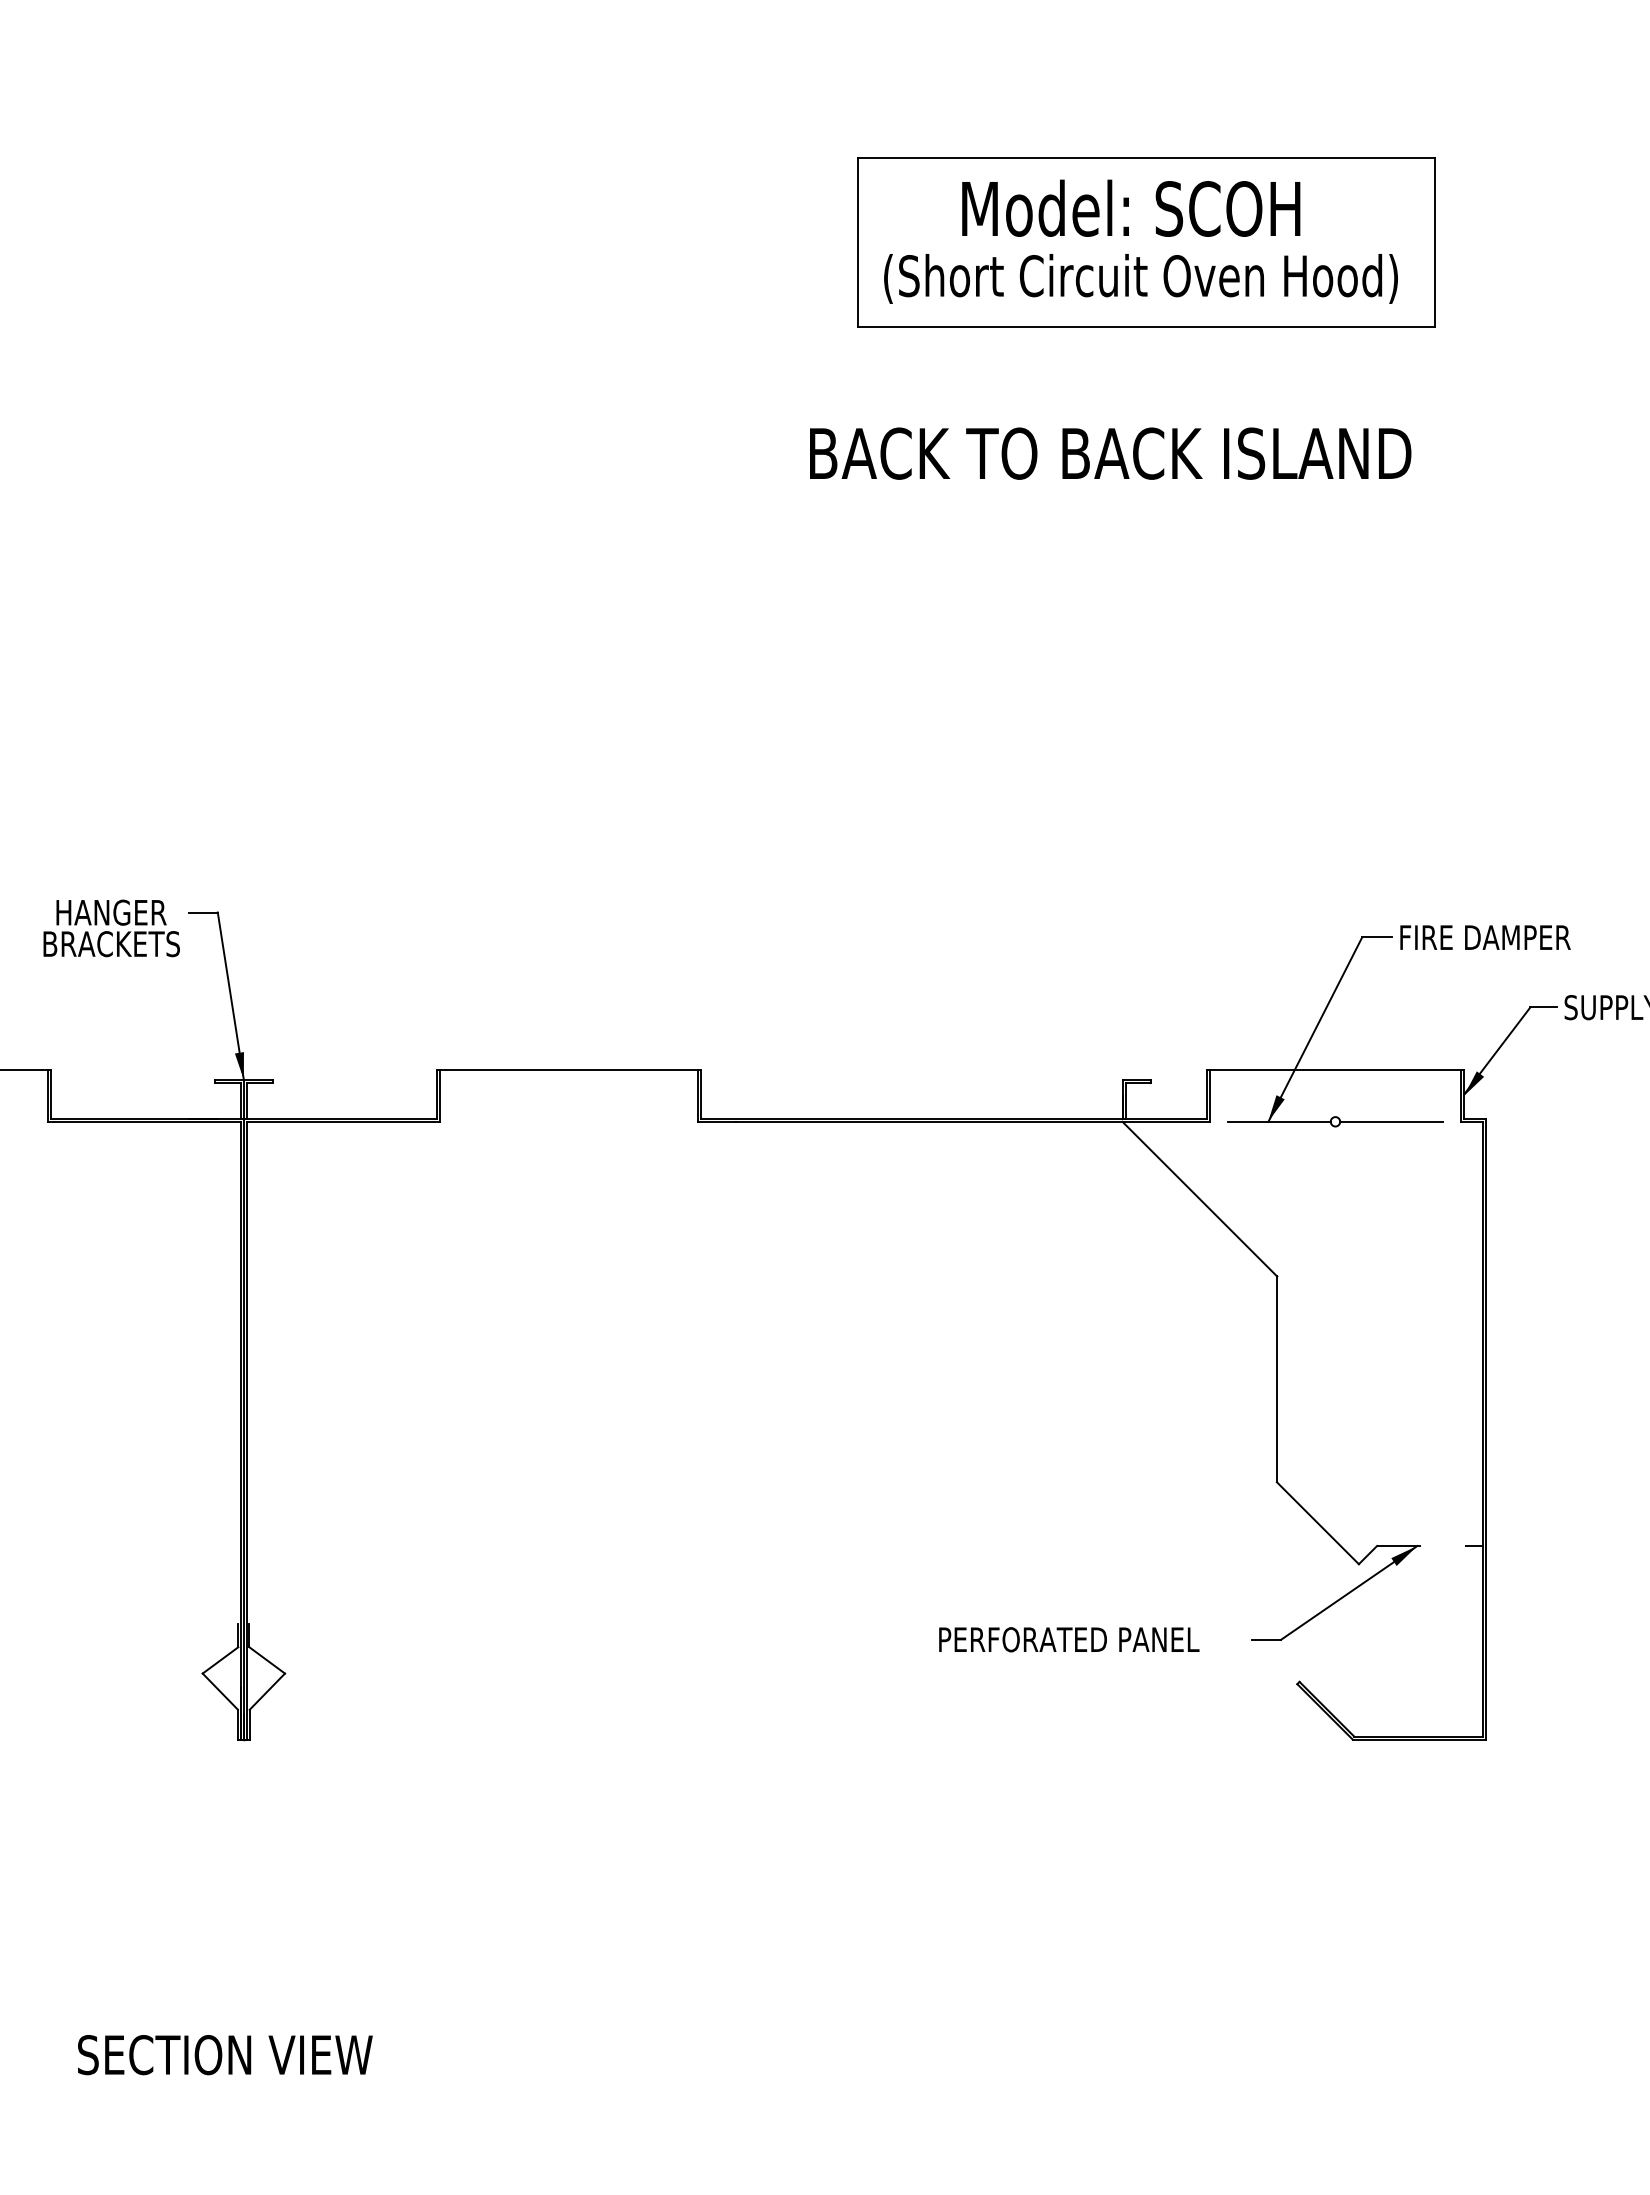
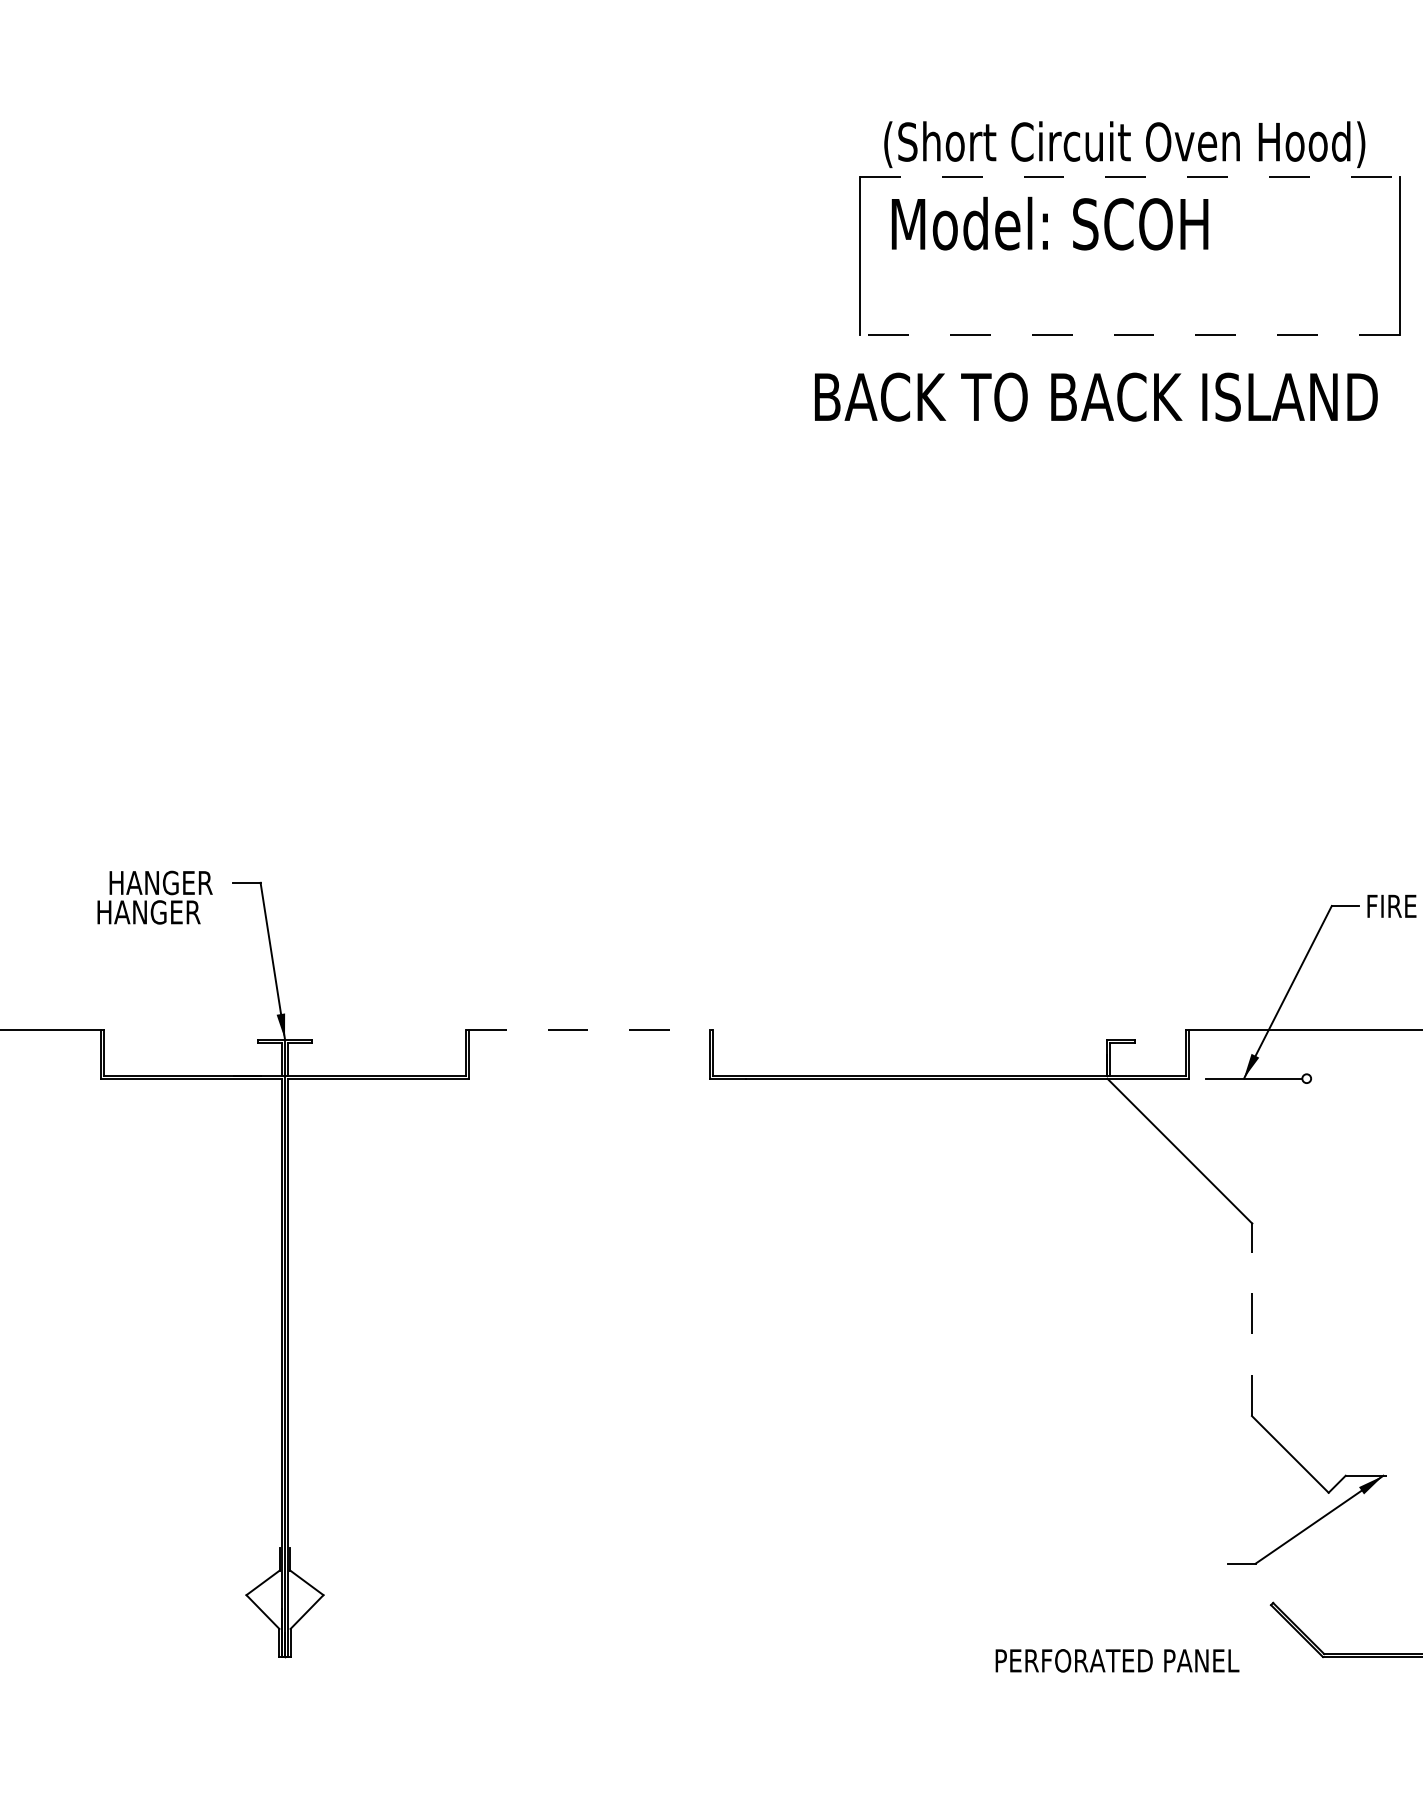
line: (1147, 158) -> (1130, 177), solid -> dashed
text: (1131, 207) -> (1050, 222), moved
text: (1140, 278) -> (1124, 144), moved
line: (1146, 327) -> (1129, 335), solid -> dashed
text: (1110, 453) -> (1096, 397), moved
text: (112, 944) -> (162, 912), BRACKETS -> HANGER
line: (568, 1070) -> (588, 1030), solid -> dashed
line: (1391, 1121) -> (1359, 1078), removed
line: (1276, 1378) -> (1251, 1318), solid -> dashed
text: (1069, 1639) -> (1117, 1660), moved

